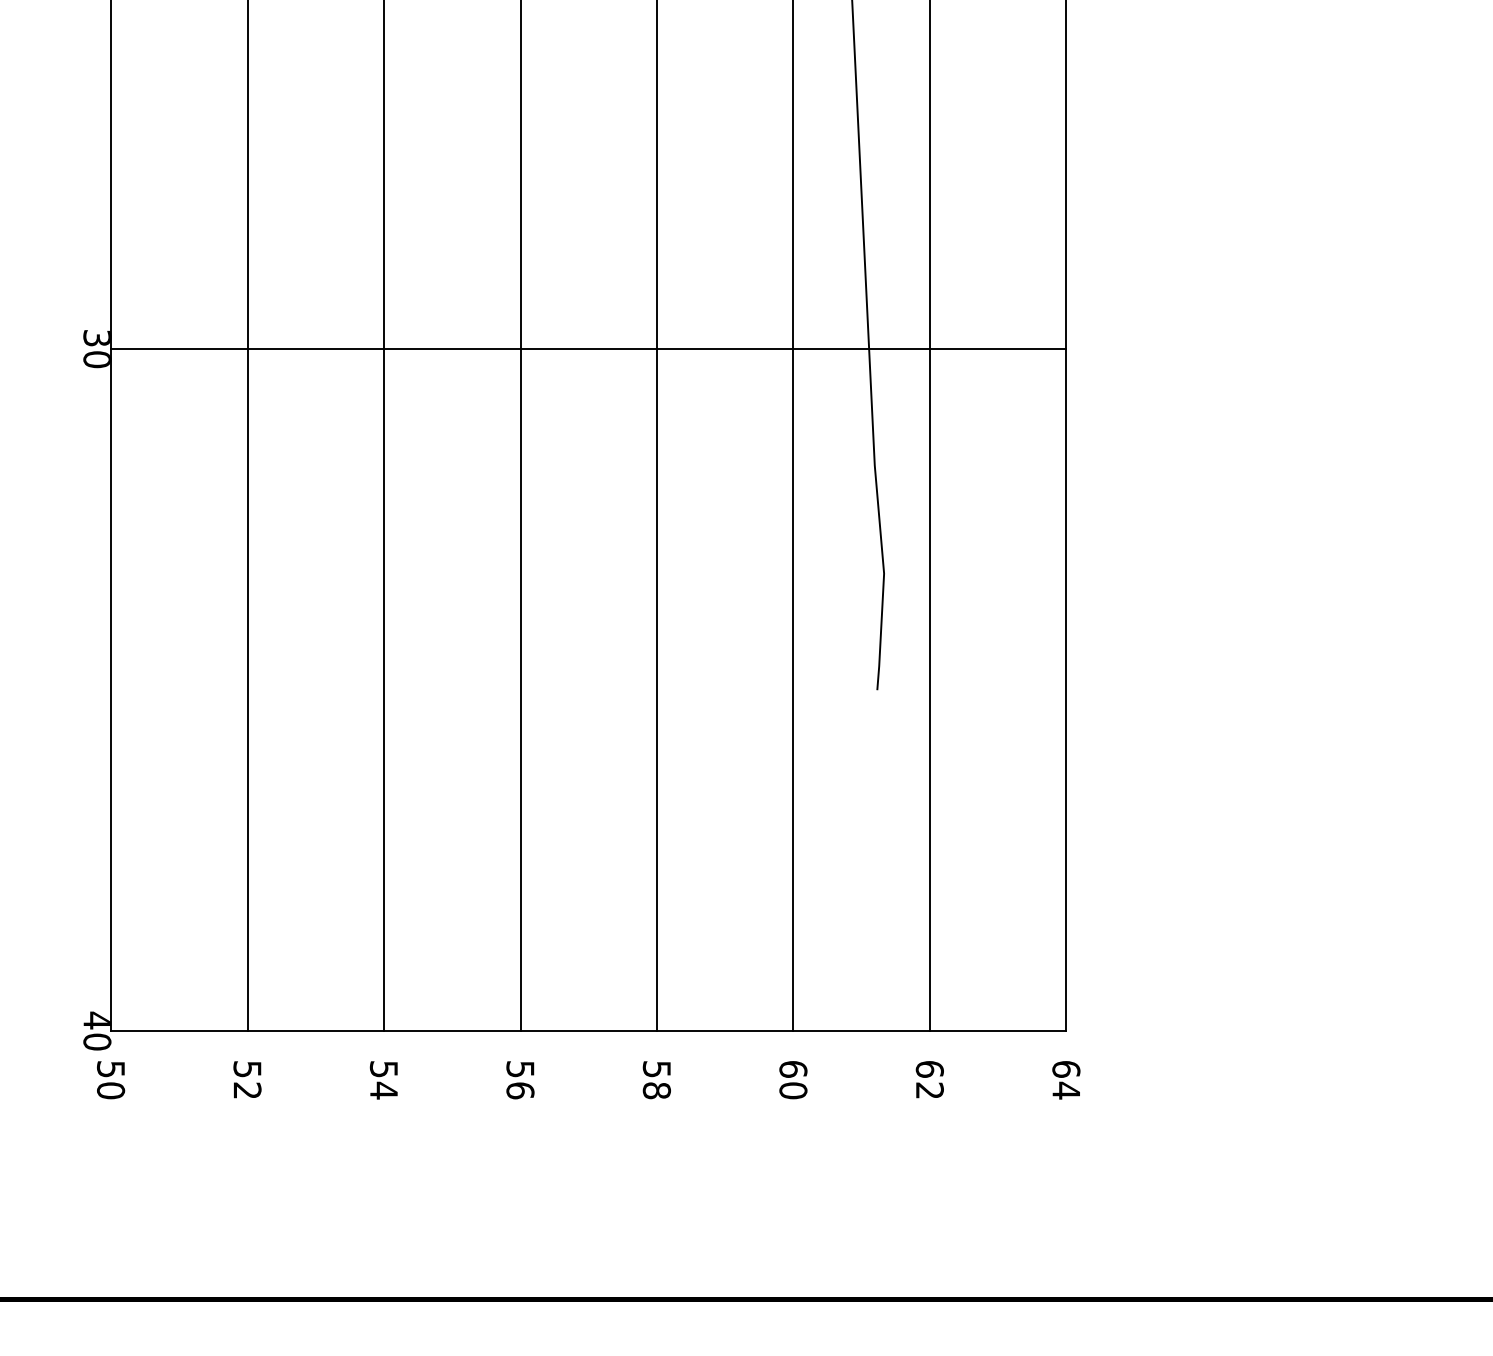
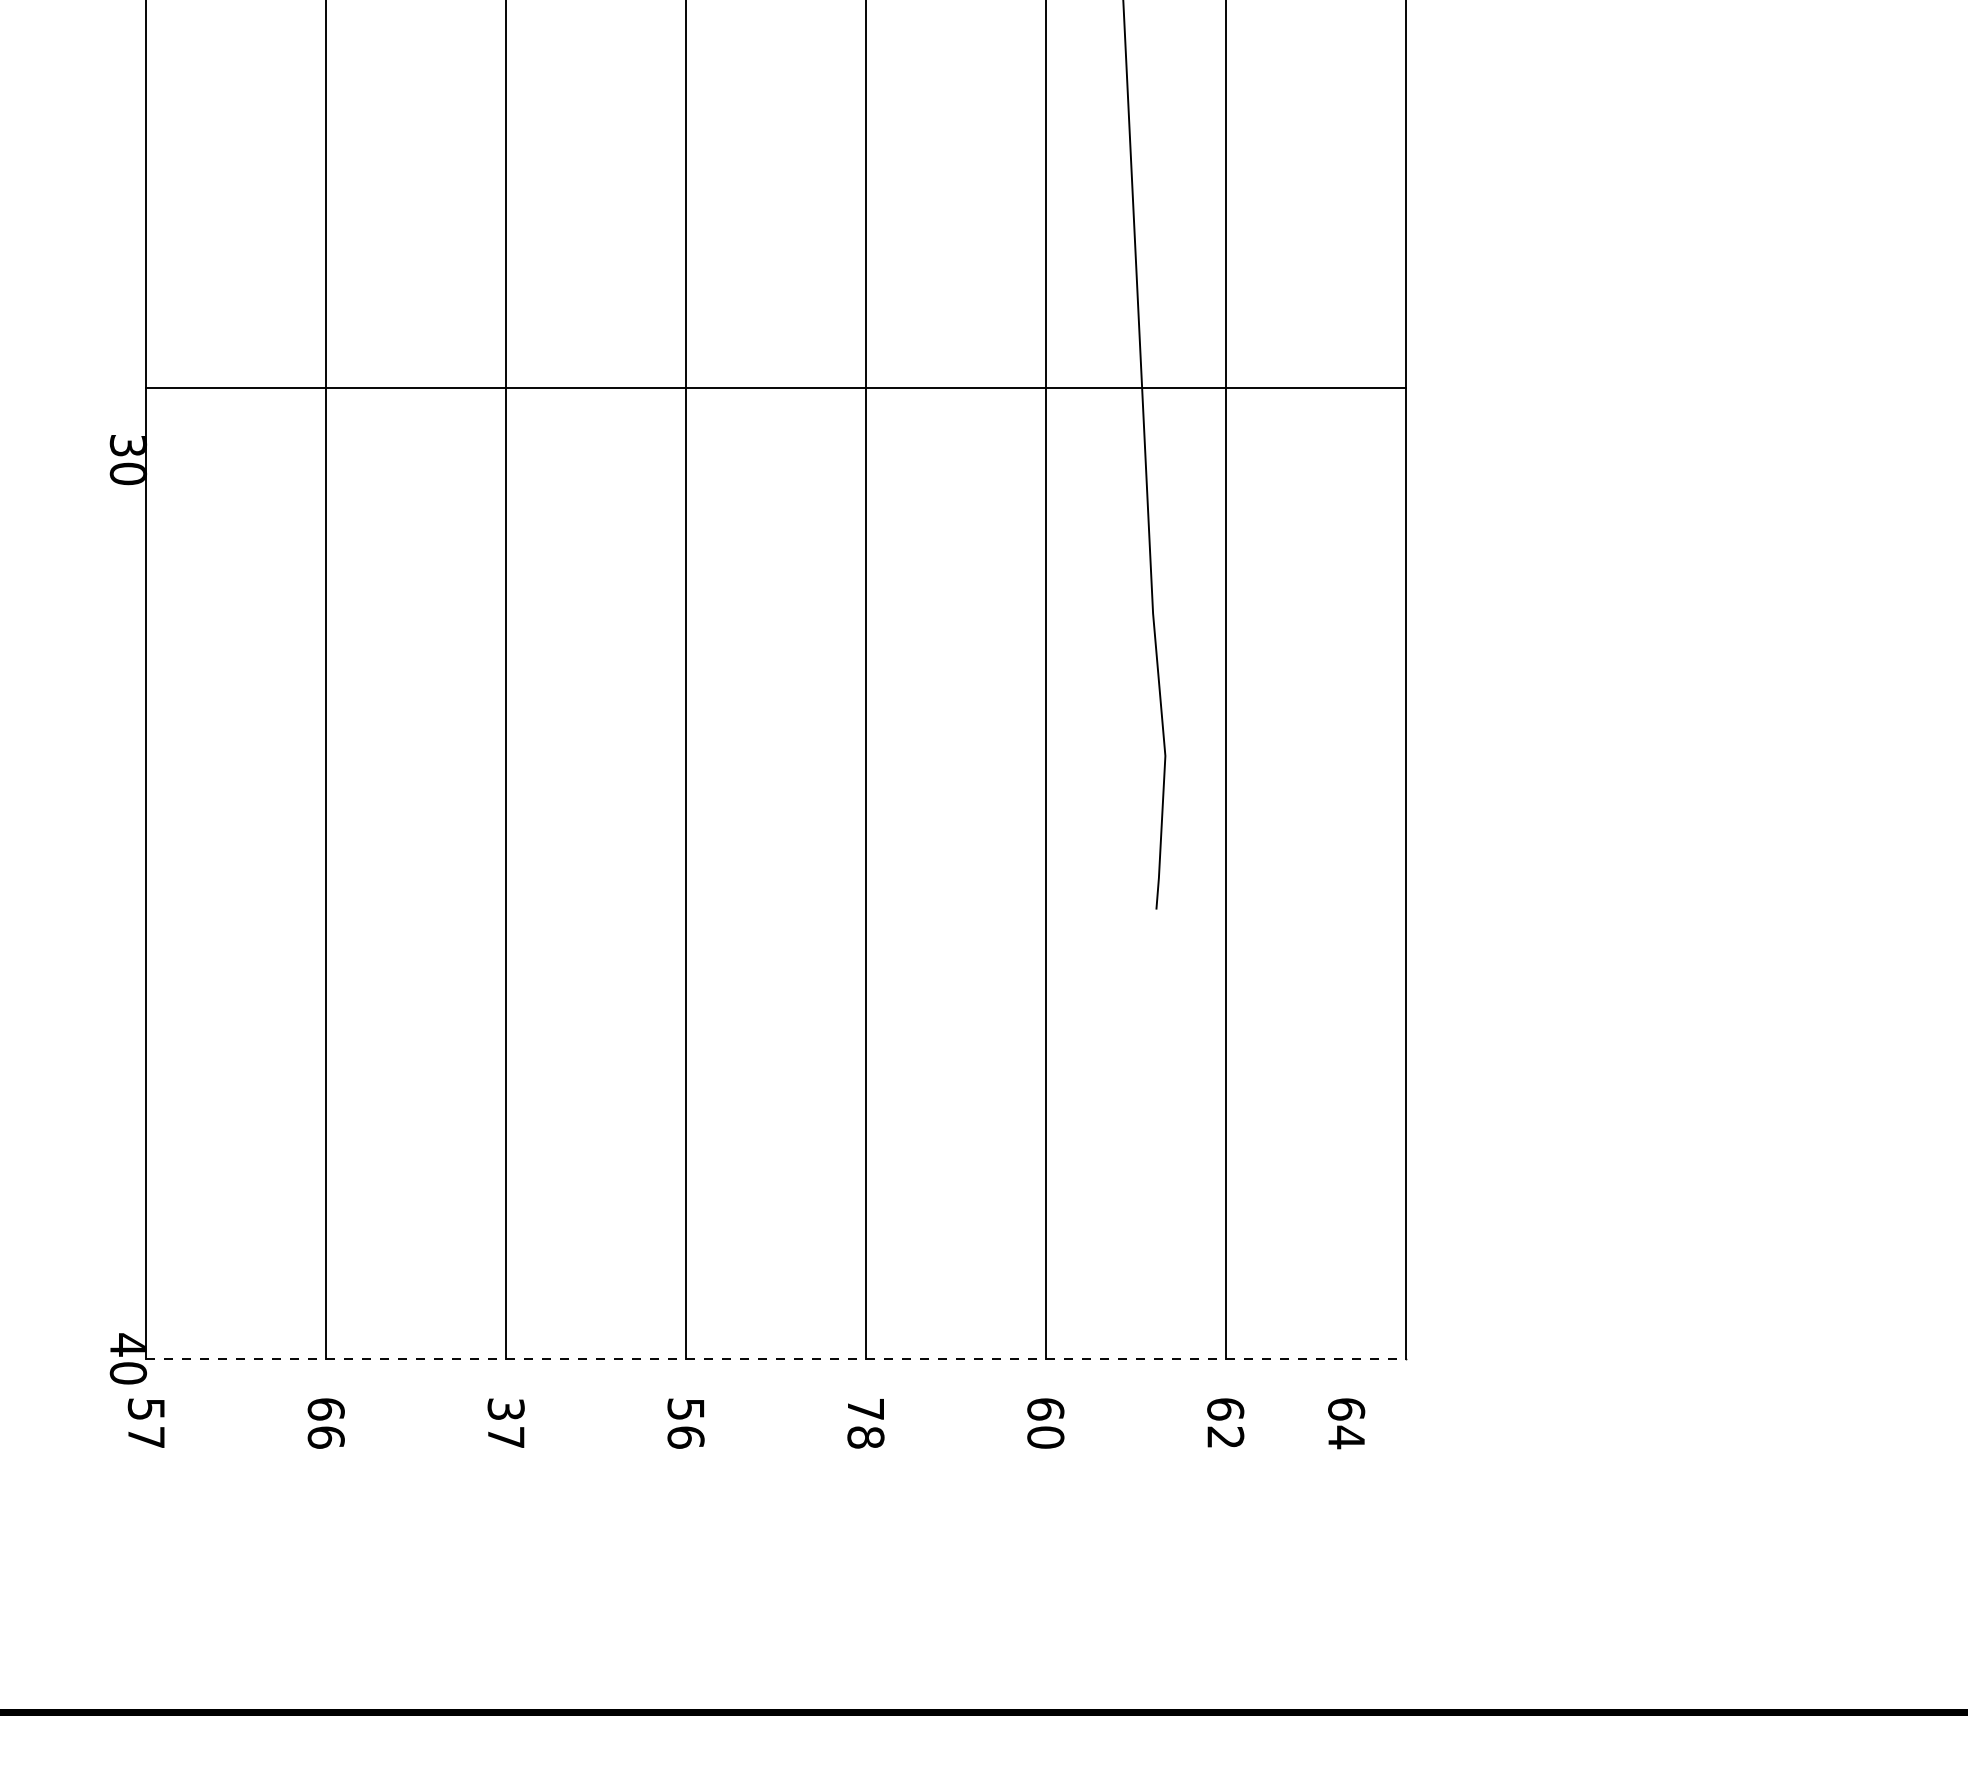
line: (588, 348) -> (775, 387), moved
line: (589, 1031) -> (776, 1359), solid -> dashed
text: (656, 1068) -> (865, 1408), 58 -> 78
text: (246, 1080) -> (325, 1423), 52 -> 66
text: (384, 1080) -> (506, 1424), 54 -> 37
text: (1066, 1080) -> (1346, 1423), moved
text: (110, 1090) -> (145, 1437), 50 -> 57

